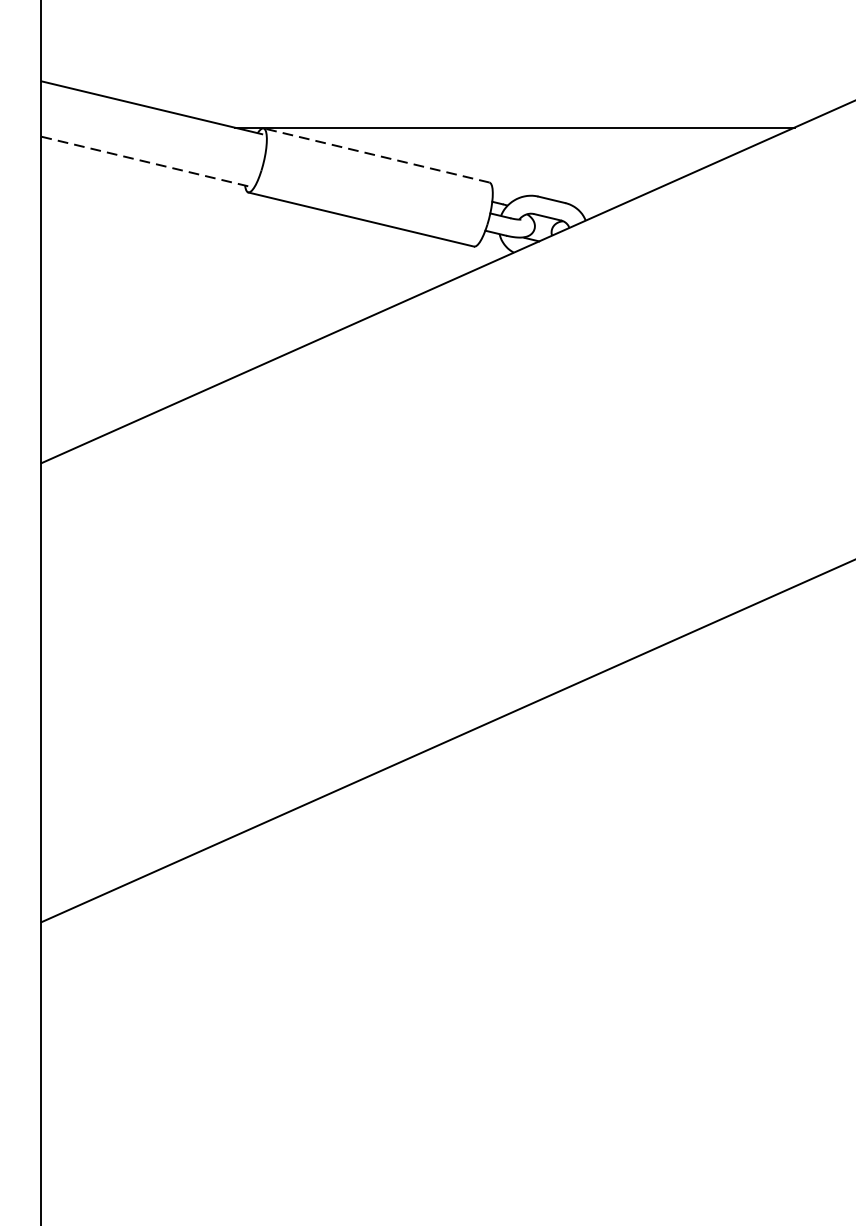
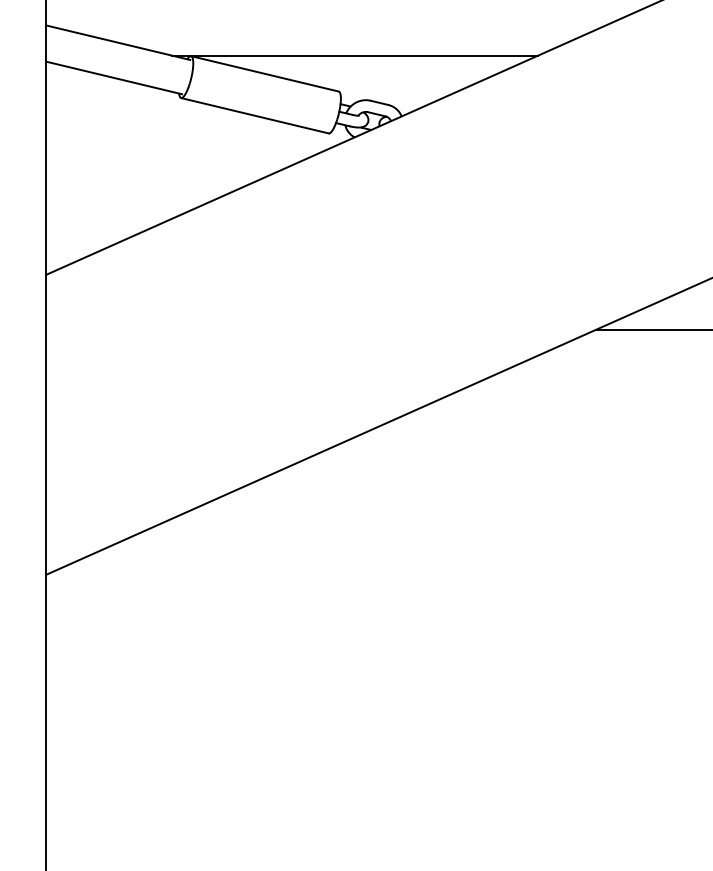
line: (375, 154) -> (264, 73), dashed -> solid
line: (146, 161) -> (114, 77), dashed -> solid

